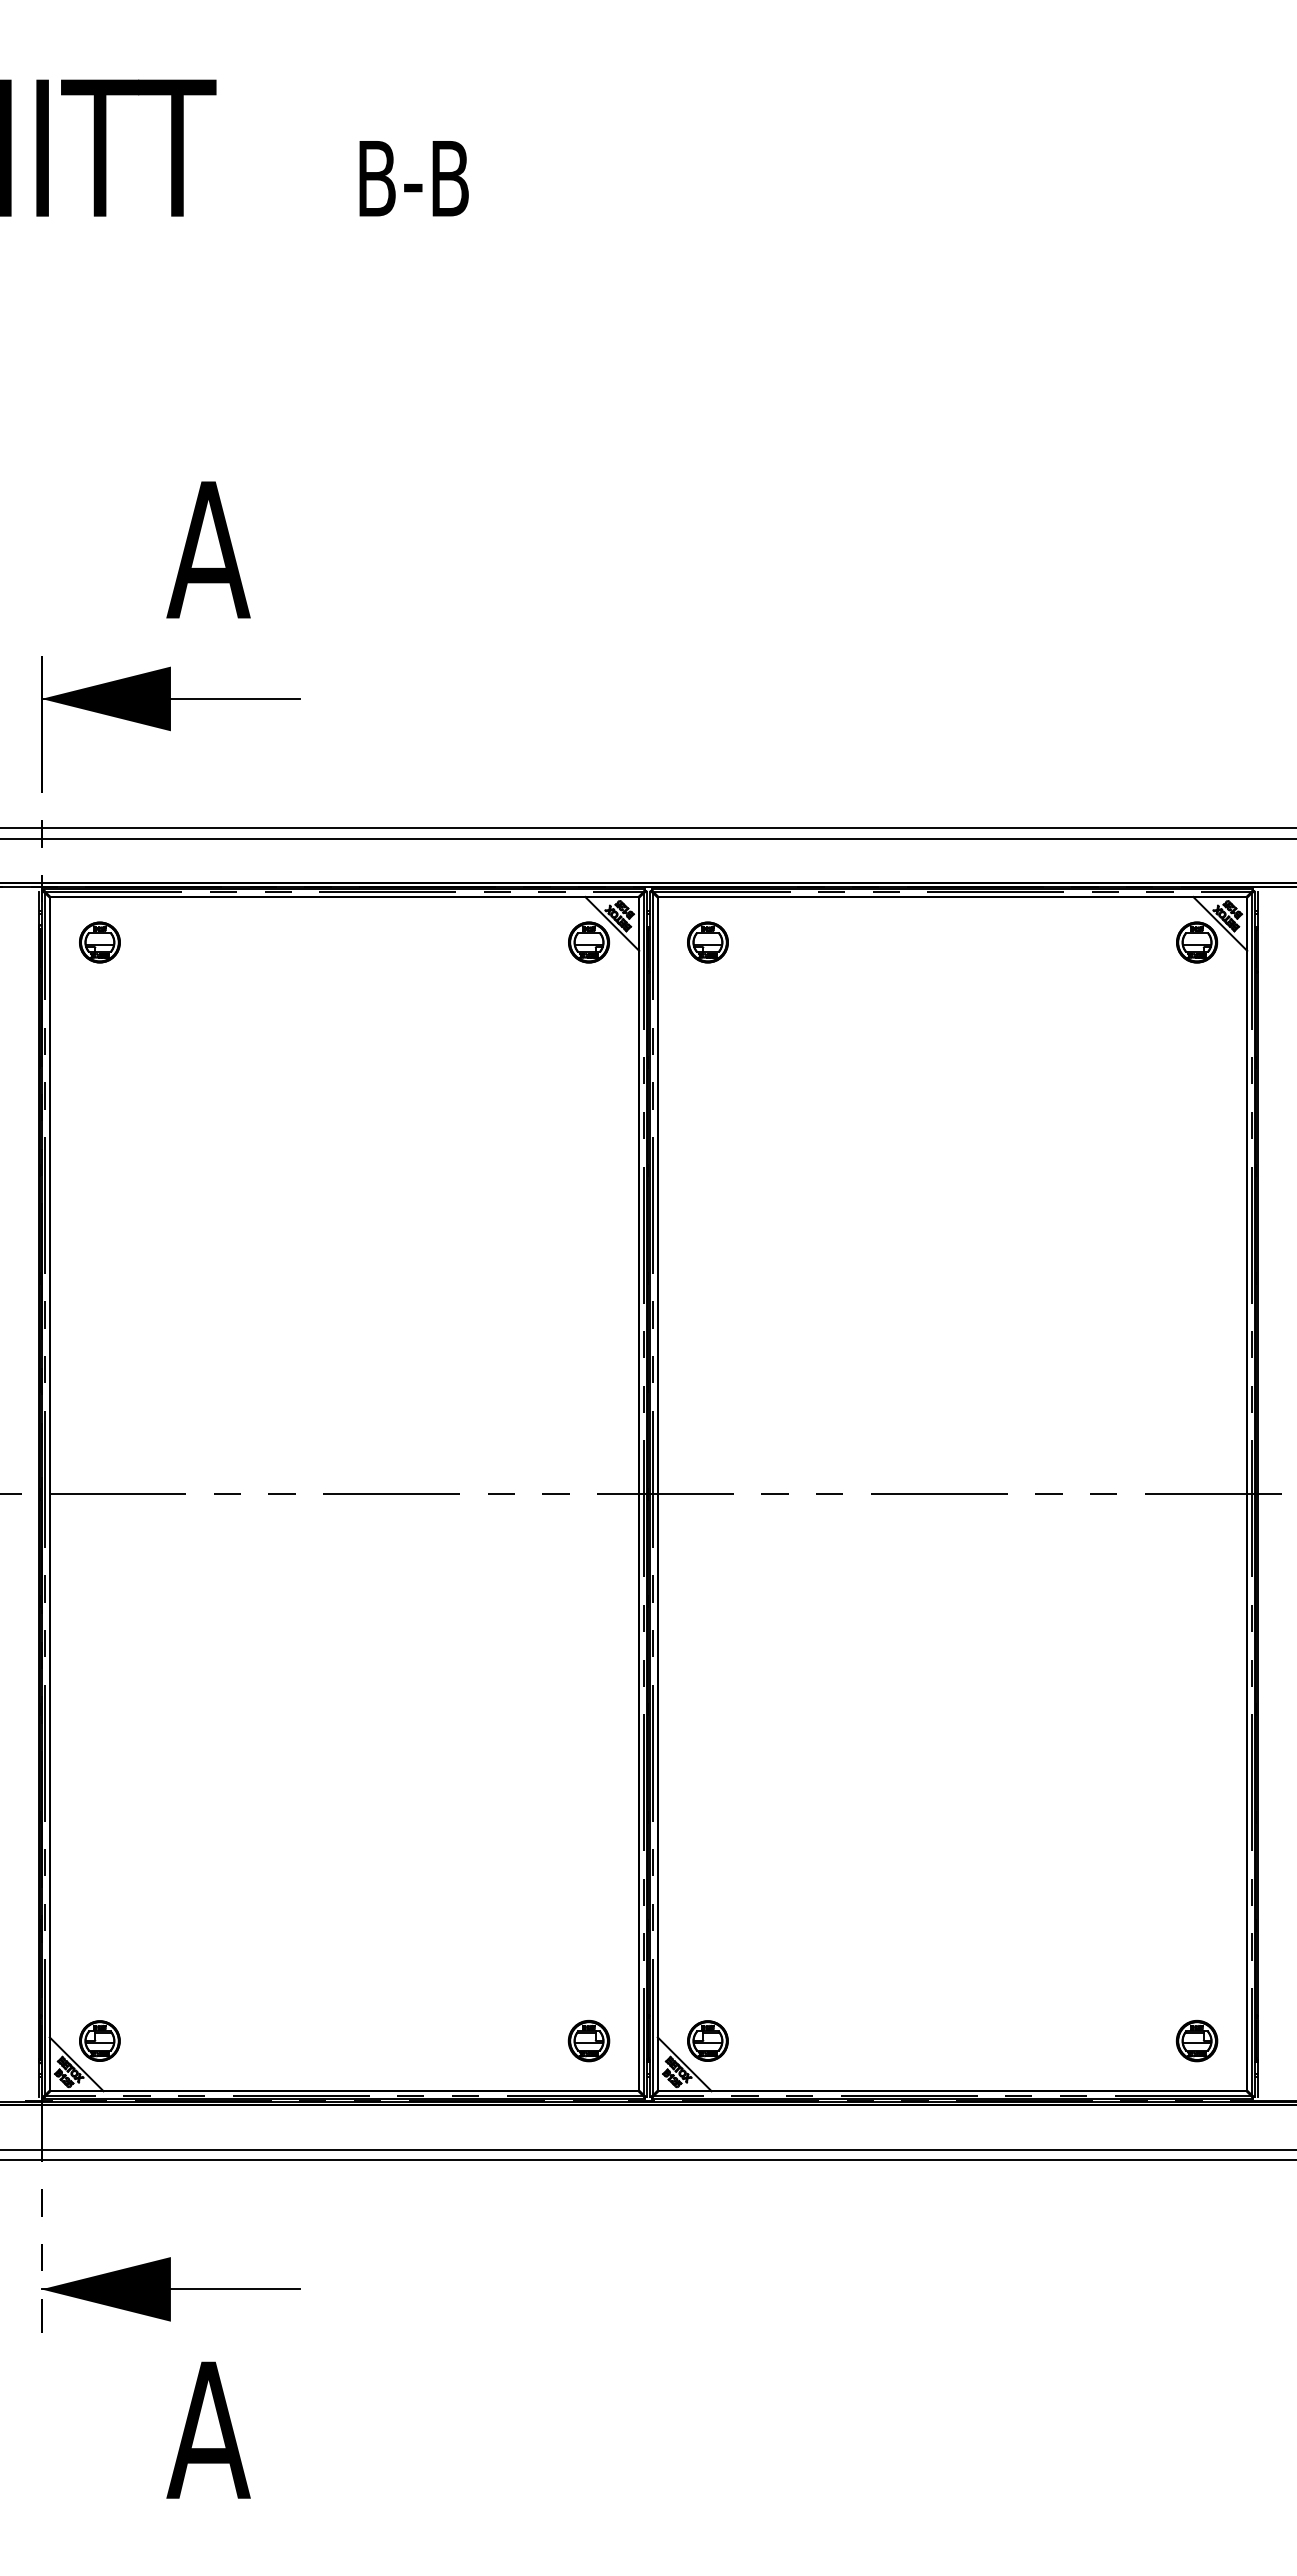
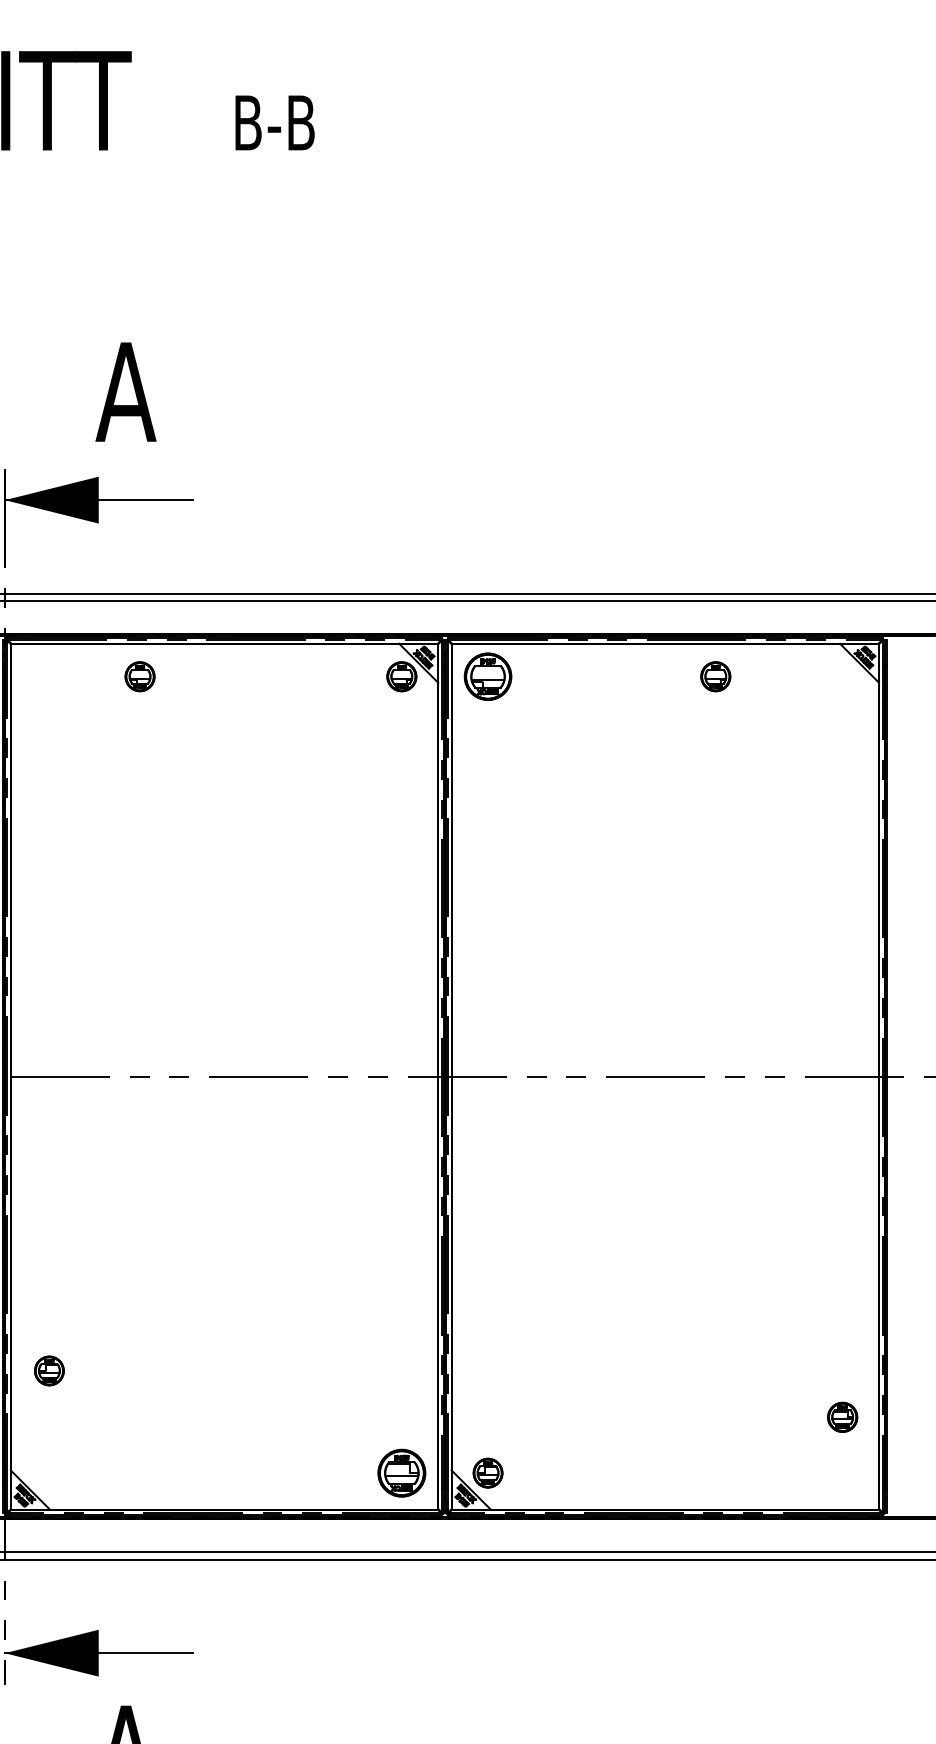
part: (99, 942) -> (139, 676), moved
part: (707, 942) -> (487, 676), size x1.6
part: (1197, 942) -> (716, 676), moved
part: (99, 2040) -> (49, 1370), moved
part: (588, 2040) -> (401, 1472), size x1.6
part: (1196, 2040) -> (842, 1416), moved

